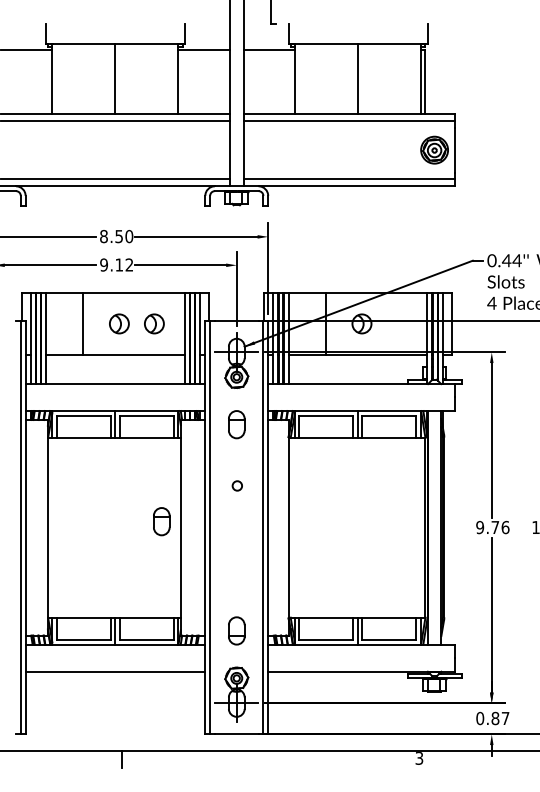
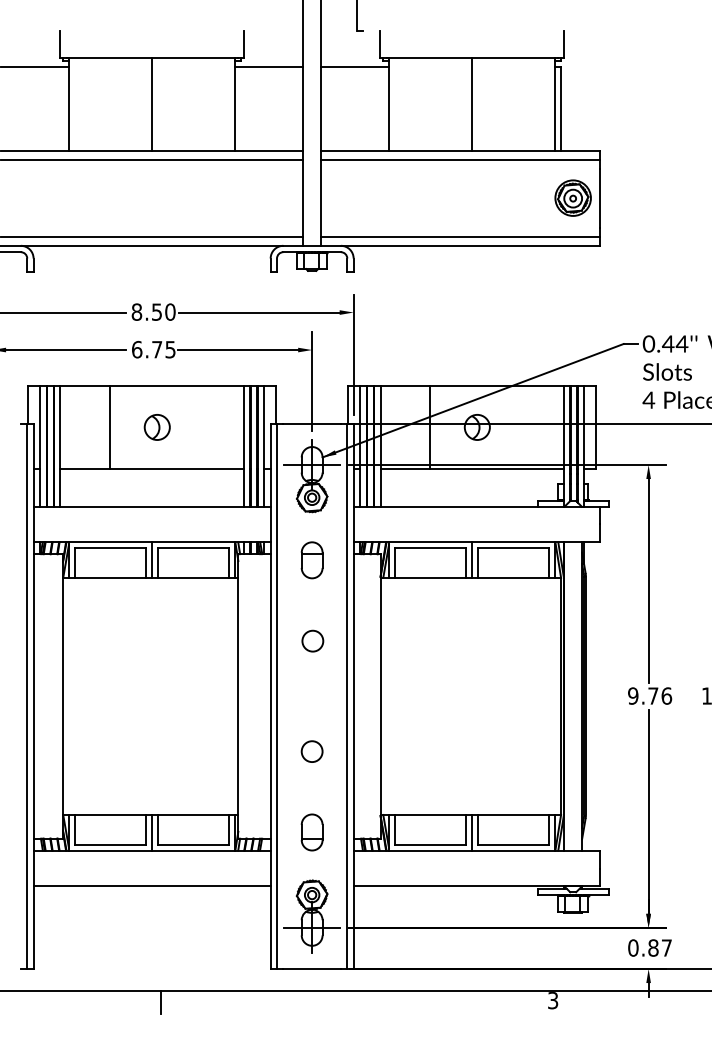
text: (116, 264) -> (153, 348), 9.12 -> 6.75
part: (154, 323) -> (203, 426), removed
circle: (237, 485) -> (313, 640), size x1.67
part: (161, 521) -> (212, 688), removed
circle: (236, 569) -> (311, 751), added

